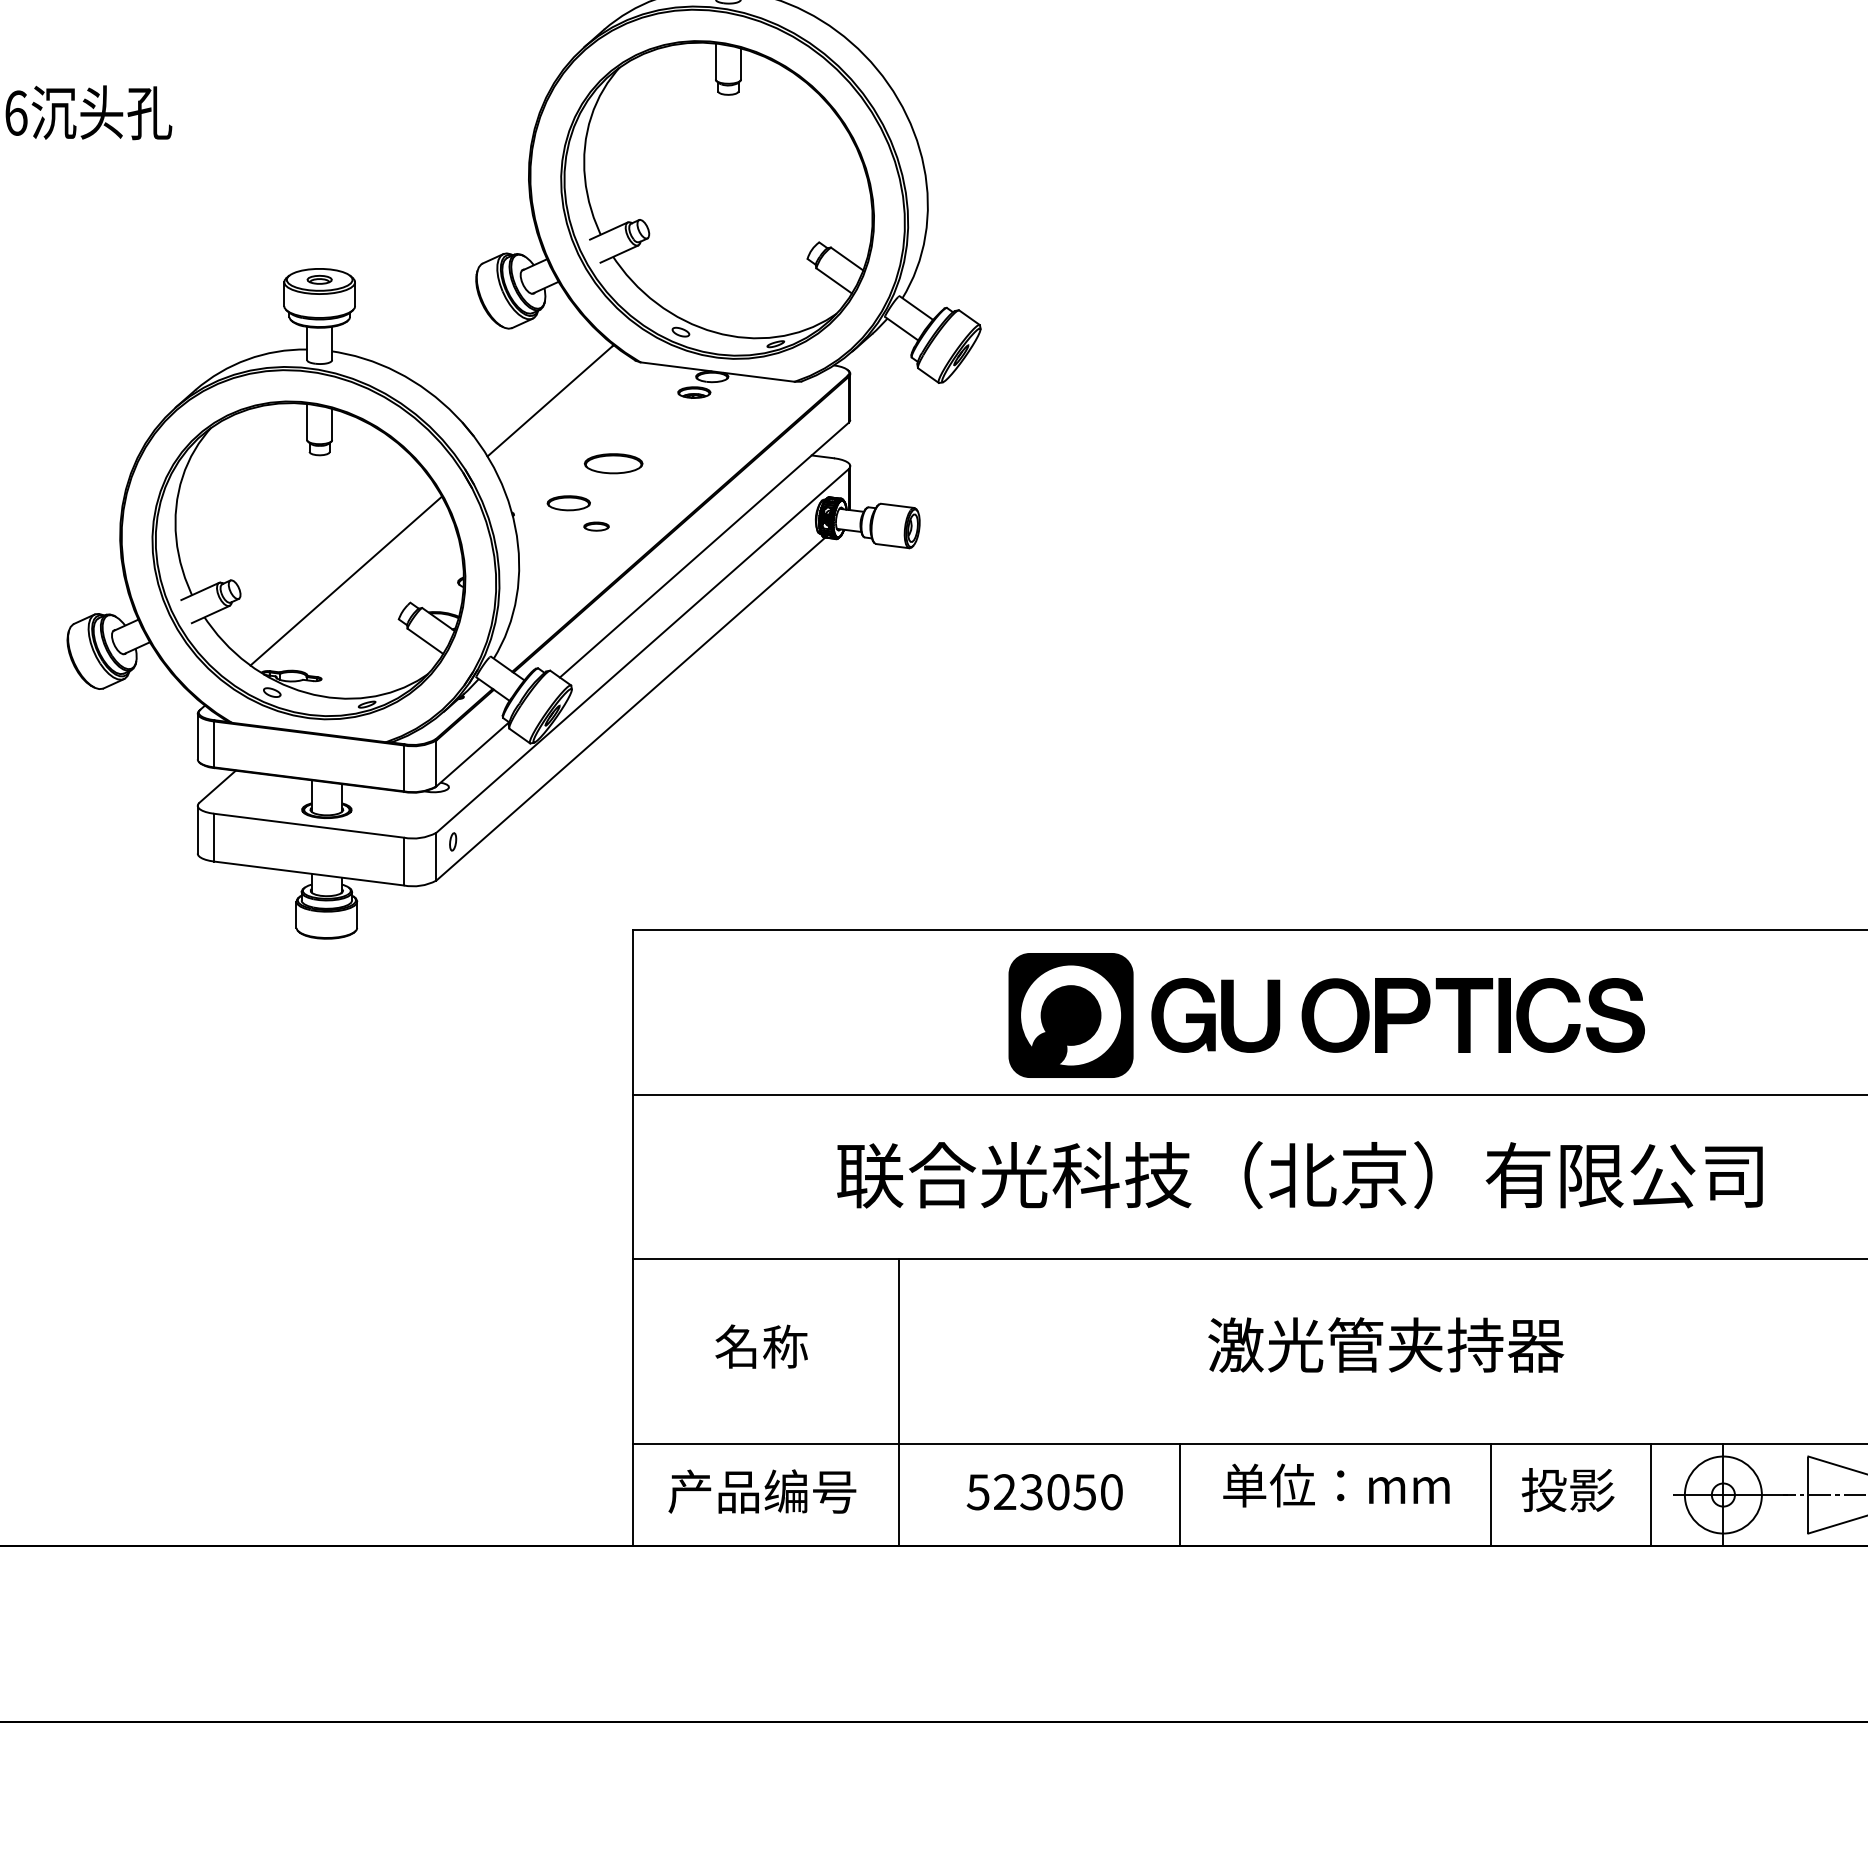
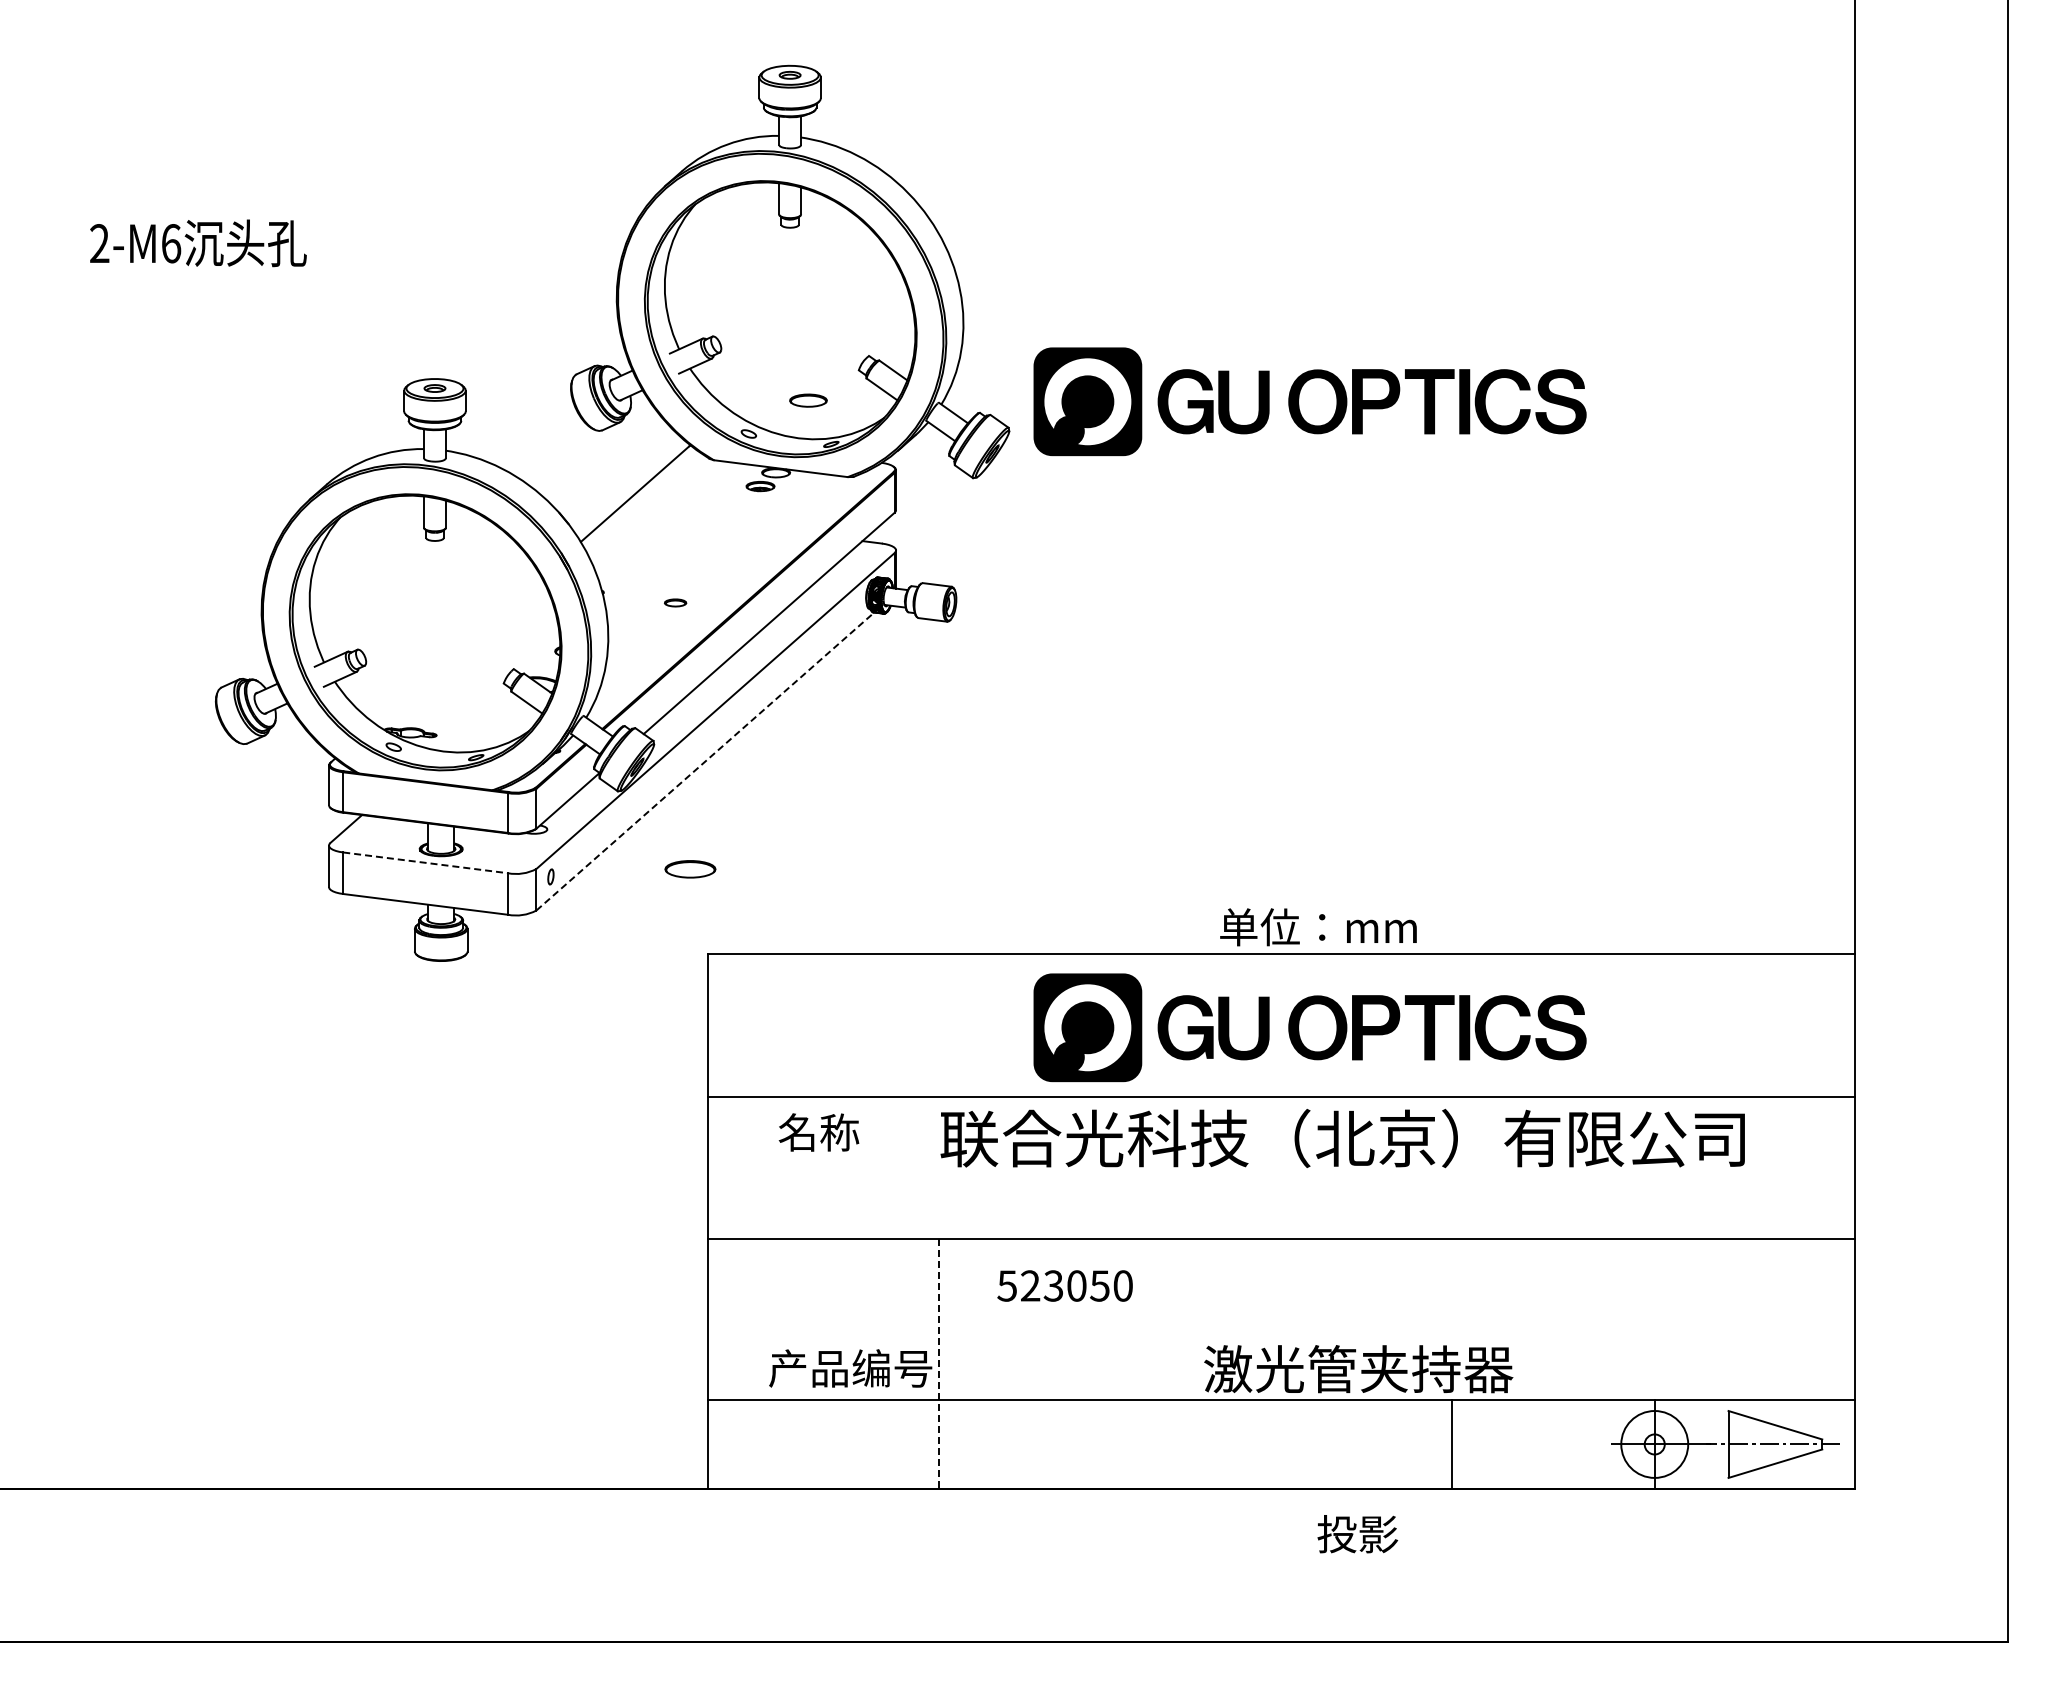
part: (1326, 294) -> (1309, 401), added
part: (613, 463) -> (690, 869), moved
part: (568, 503) -> (808, 400), moved
line: (345, 580) -> (457, 649), removed
line: (631, 709) -> (705, 761), solid -> dashed
line: (309, 825) -> (426, 862), solid -> dashed
text: (1299, 1175) -> (1342, 1138), moved
text: (1385, 1345) -> (1358, 1369), moved
text: (761, 1346) -> (818, 1132), moved
line: (899, 1403) -> (938, 1364), solid -> dashed
text: (1336, 1485) -> (1318, 927), moved
text: (1567, 1490) -> (1357, 1534), moved
text: (762, 1491) -> (850, 1368), moved
text: (1044, 1491) -> (1064, 1285), moved
line: (1179, 1495) -> (1182, 1444), removed
line: (1651, 1495) -> (1592, 1444), removed

